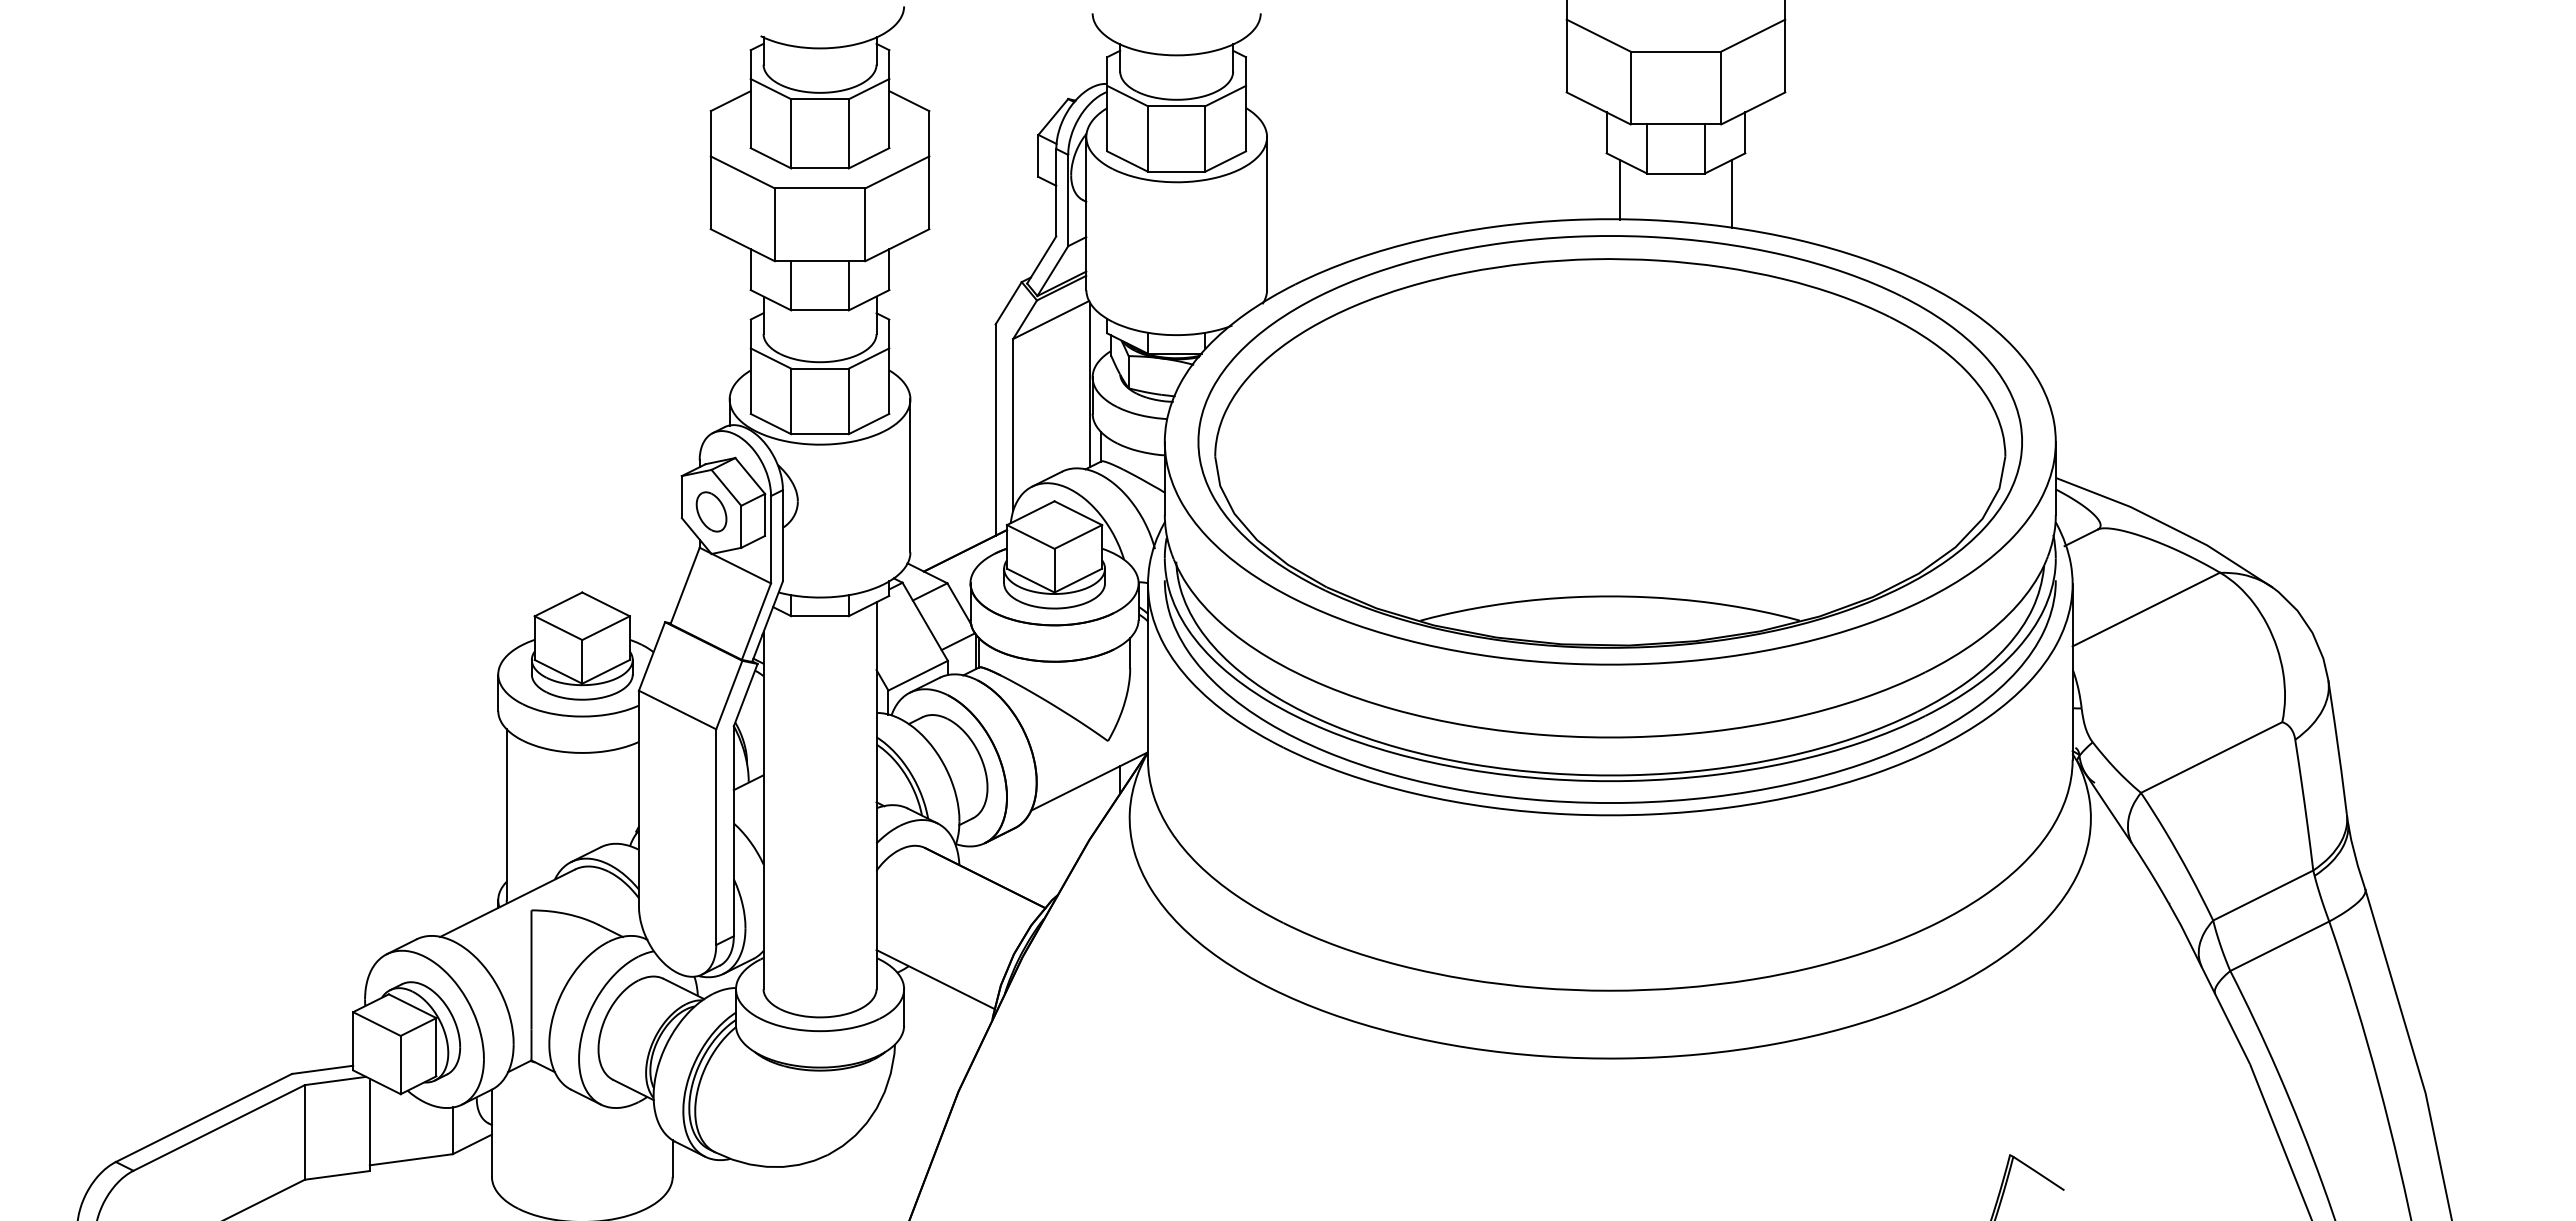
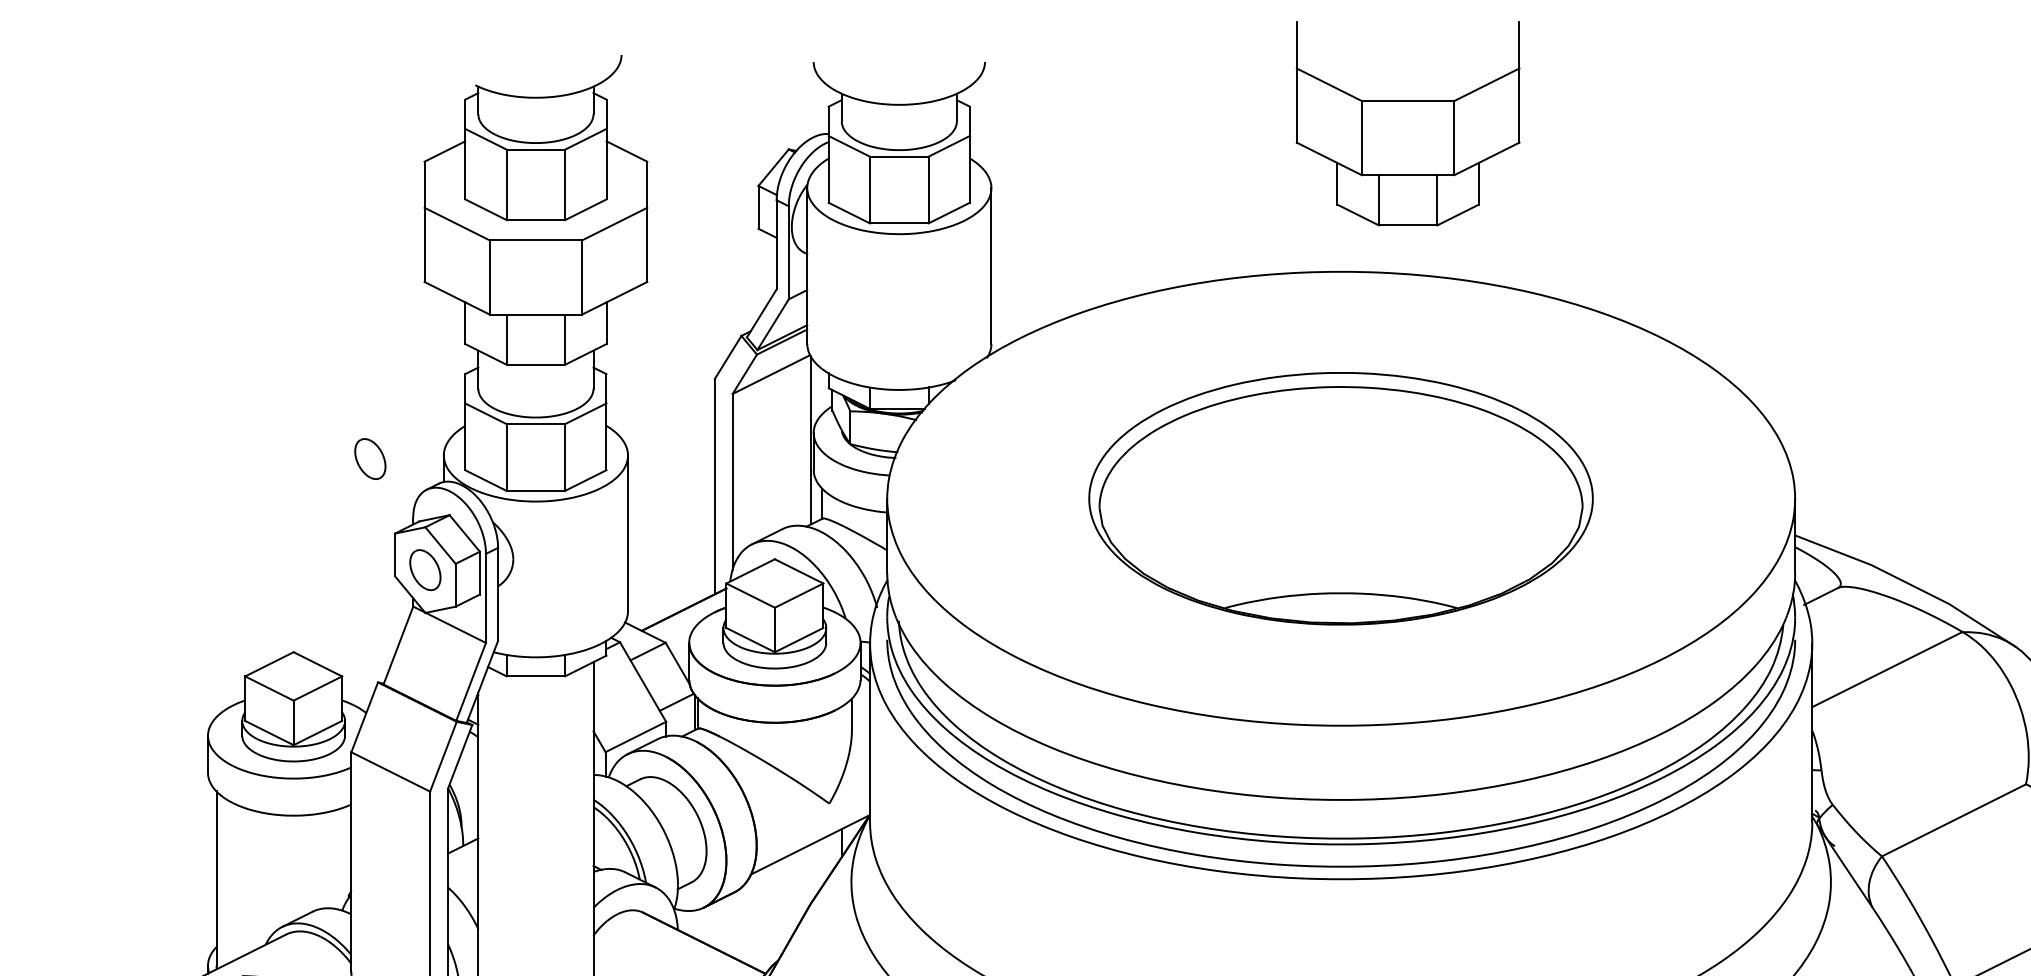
line: (1619, 189) -> (1350, 241), removed
line: (1732, 193) -> (1465, 245), removed
part: (657, 402) -> (370, 458), added
part: (1609, 441) -> (1340, 498), size x0.6

